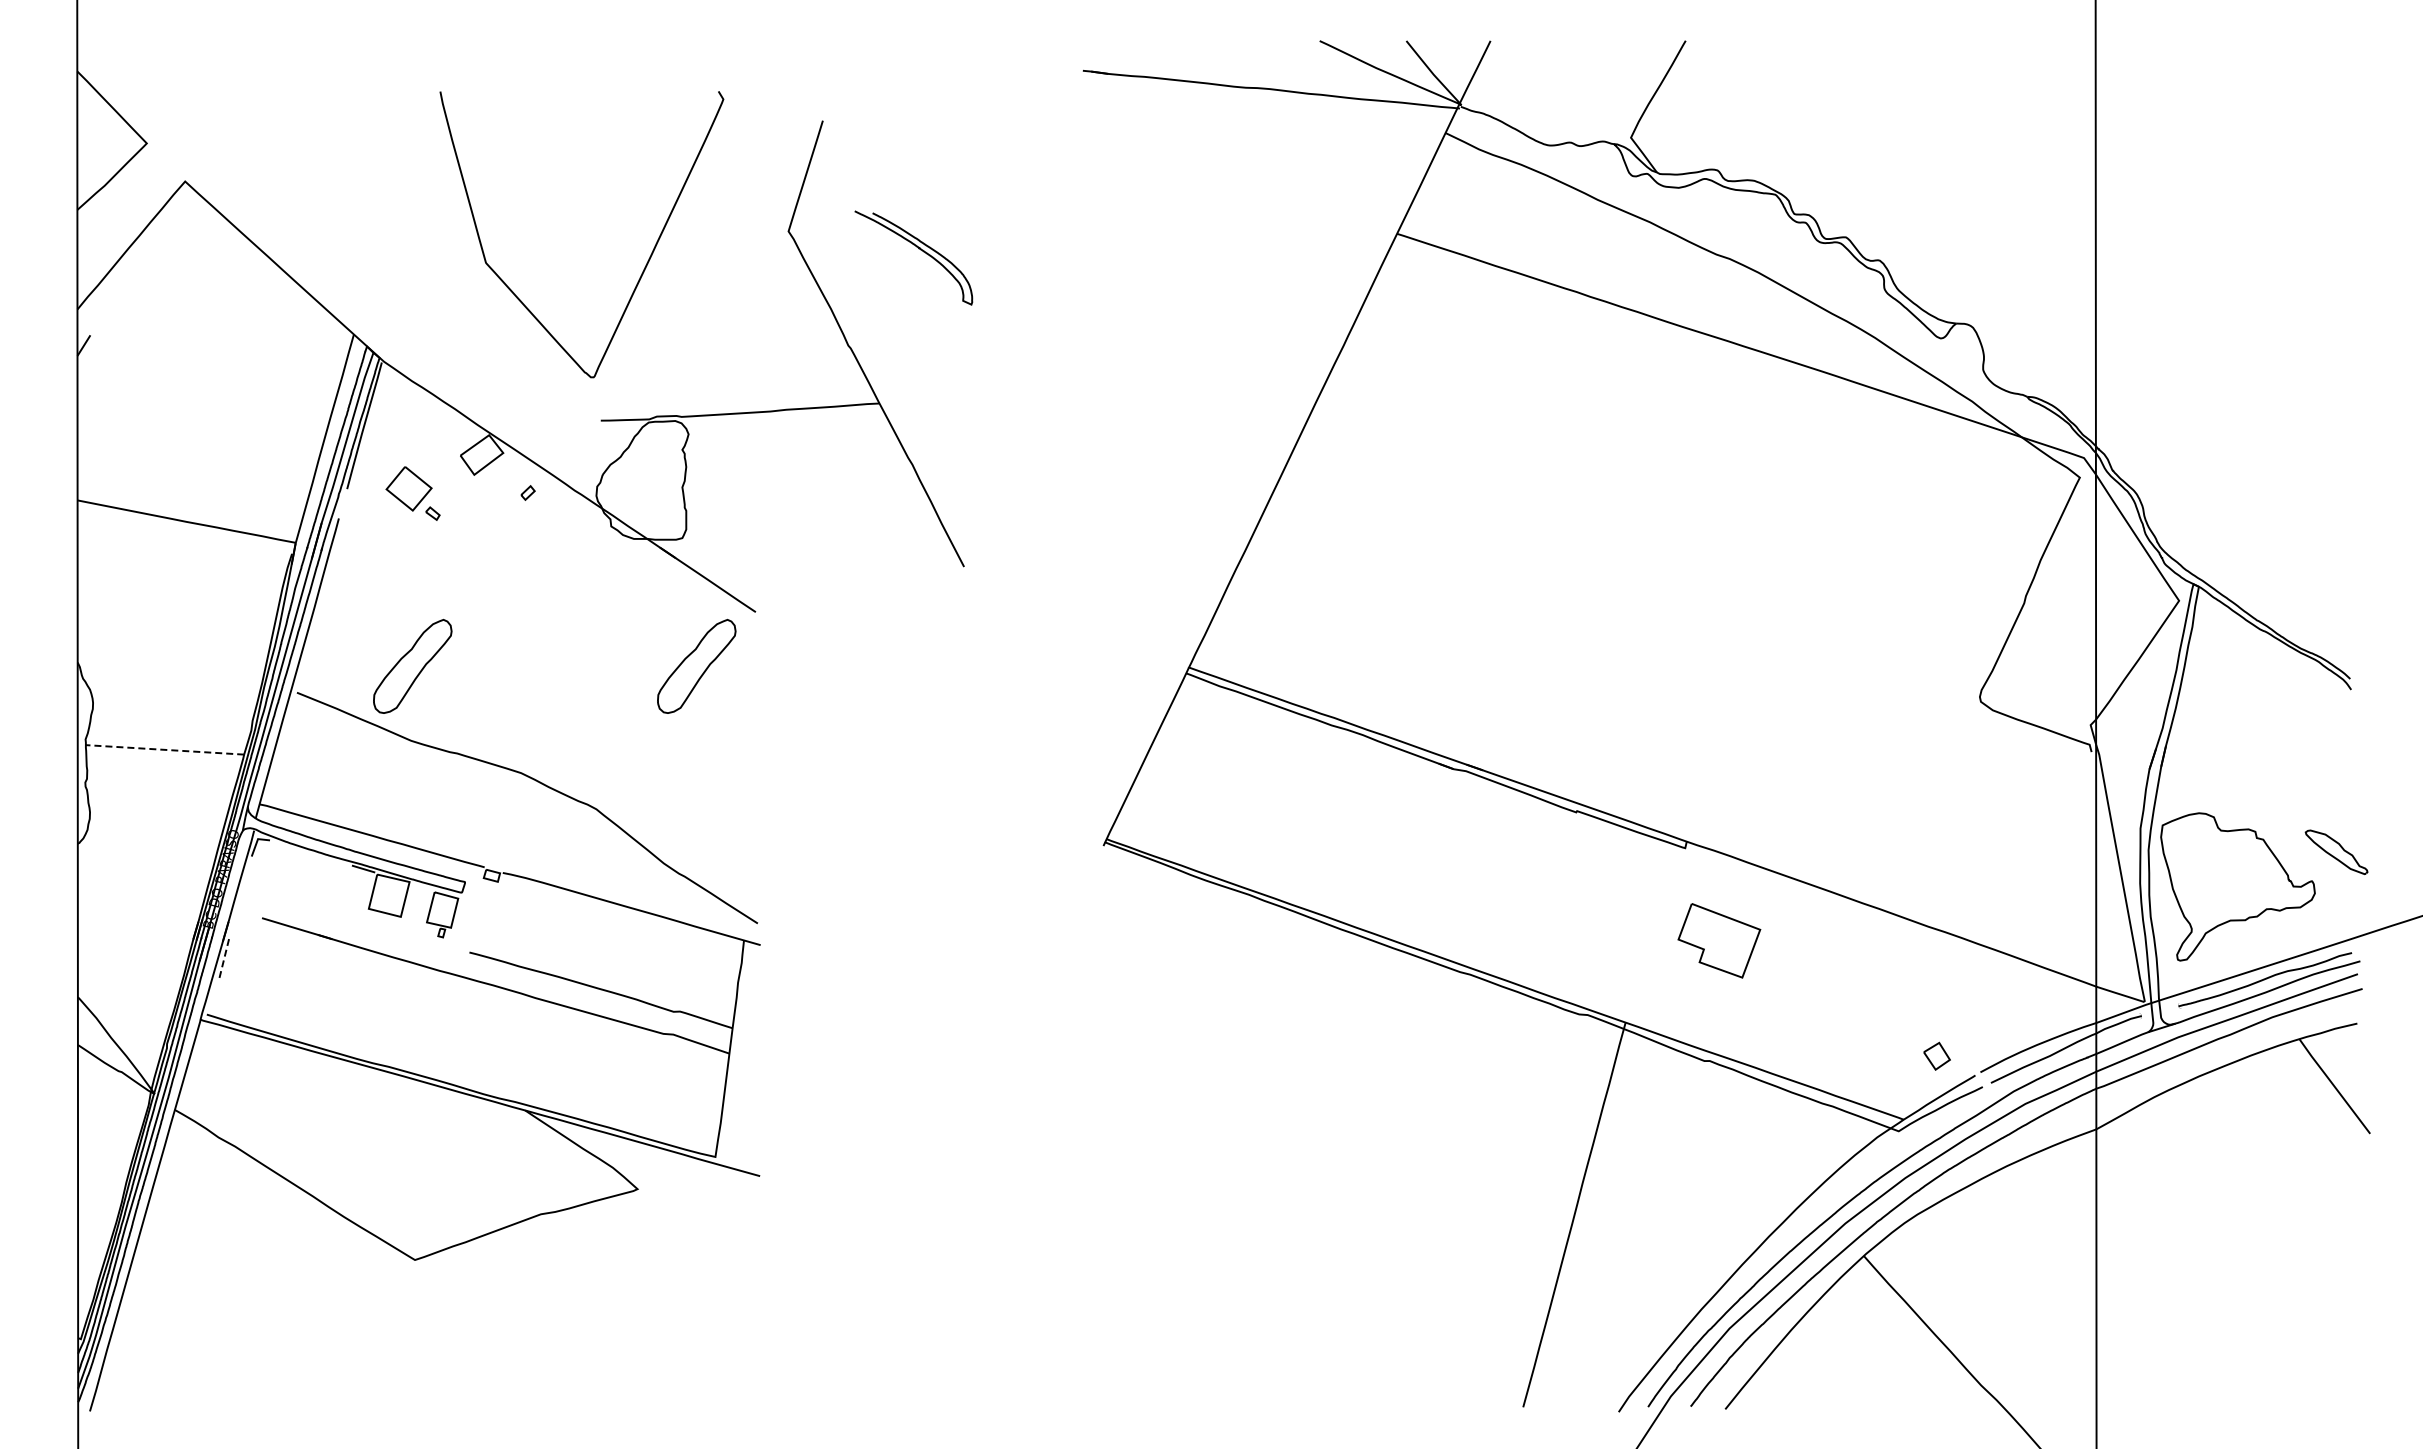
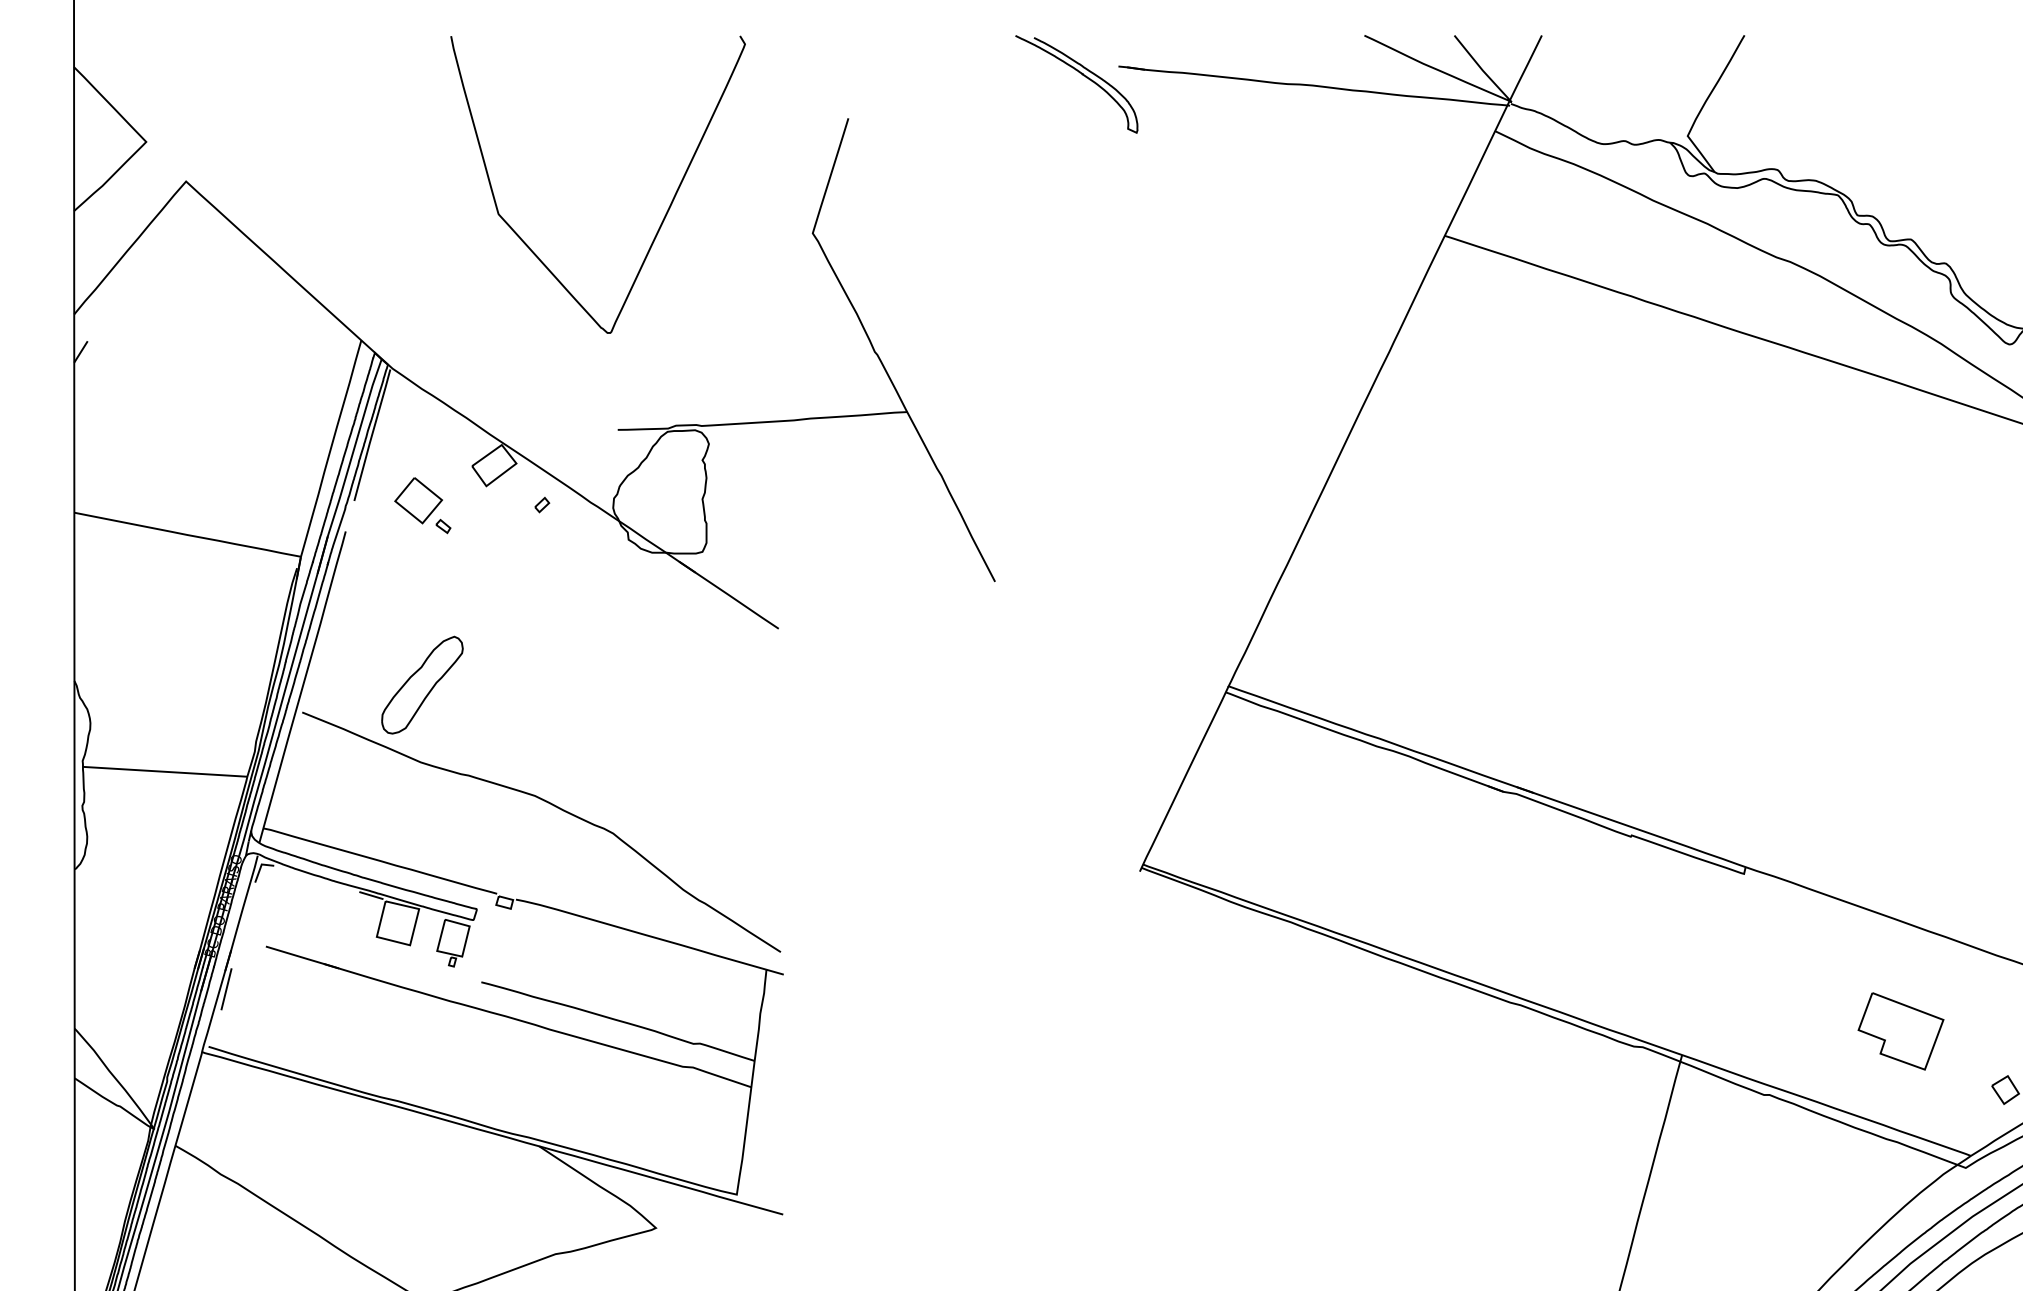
curve: (920, 250) -> (1083, 76), moved
curve: (646, 262) -> (665, 213), moved
part: (696, 666) -> (717, 685), removed
line: (164, 749) -> (164, 771), dashed -> solid
part: (1719, 940) -> (1901, 1031), moved
line: (224, 959) -> (226, 989), dashed -> solid

